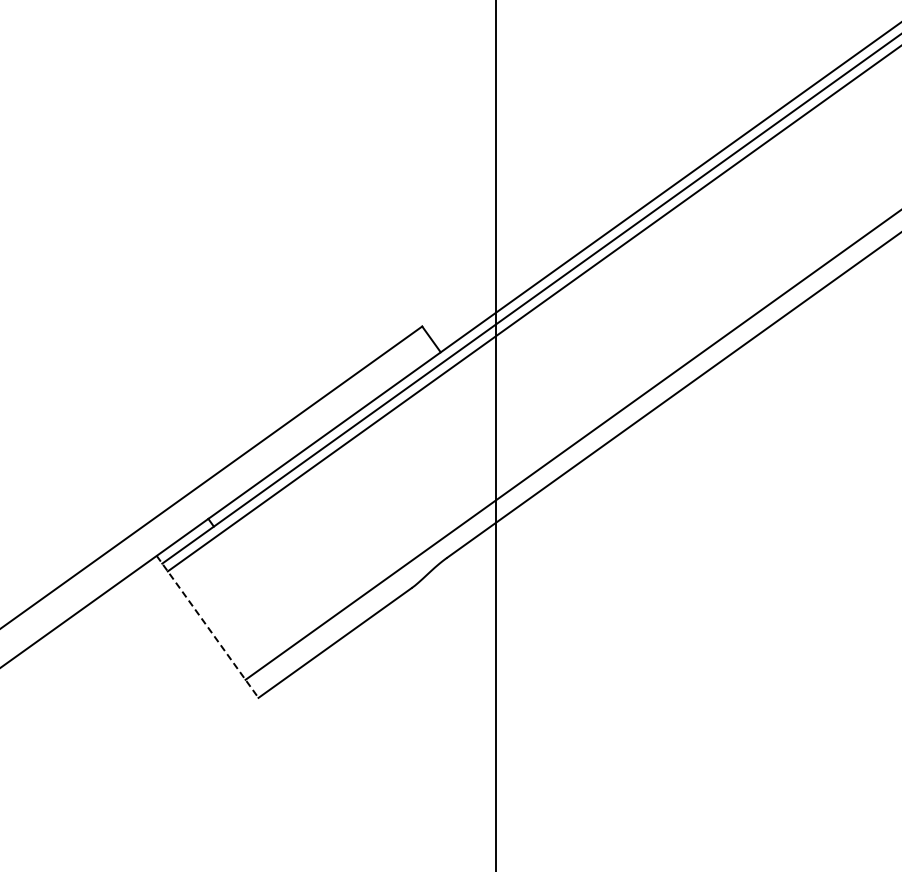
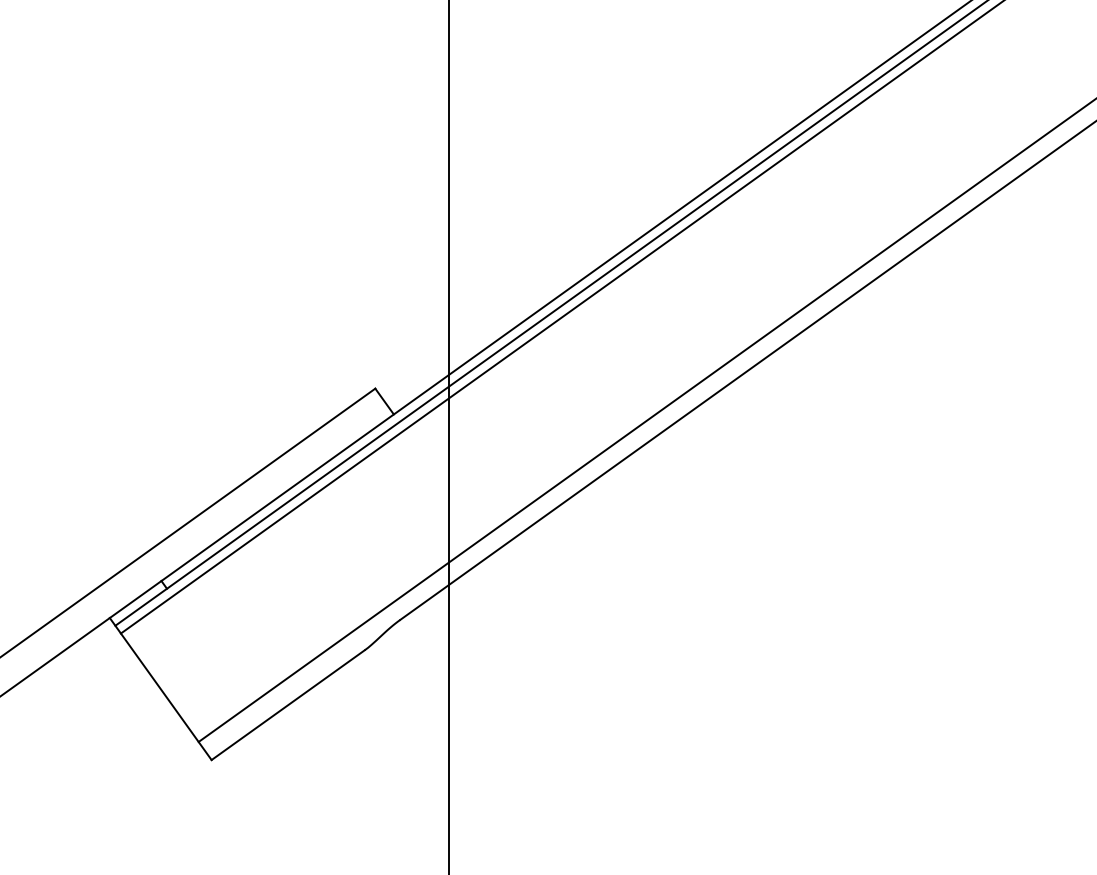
line: (208, 627) -> (161, 689), dashed -> solid

